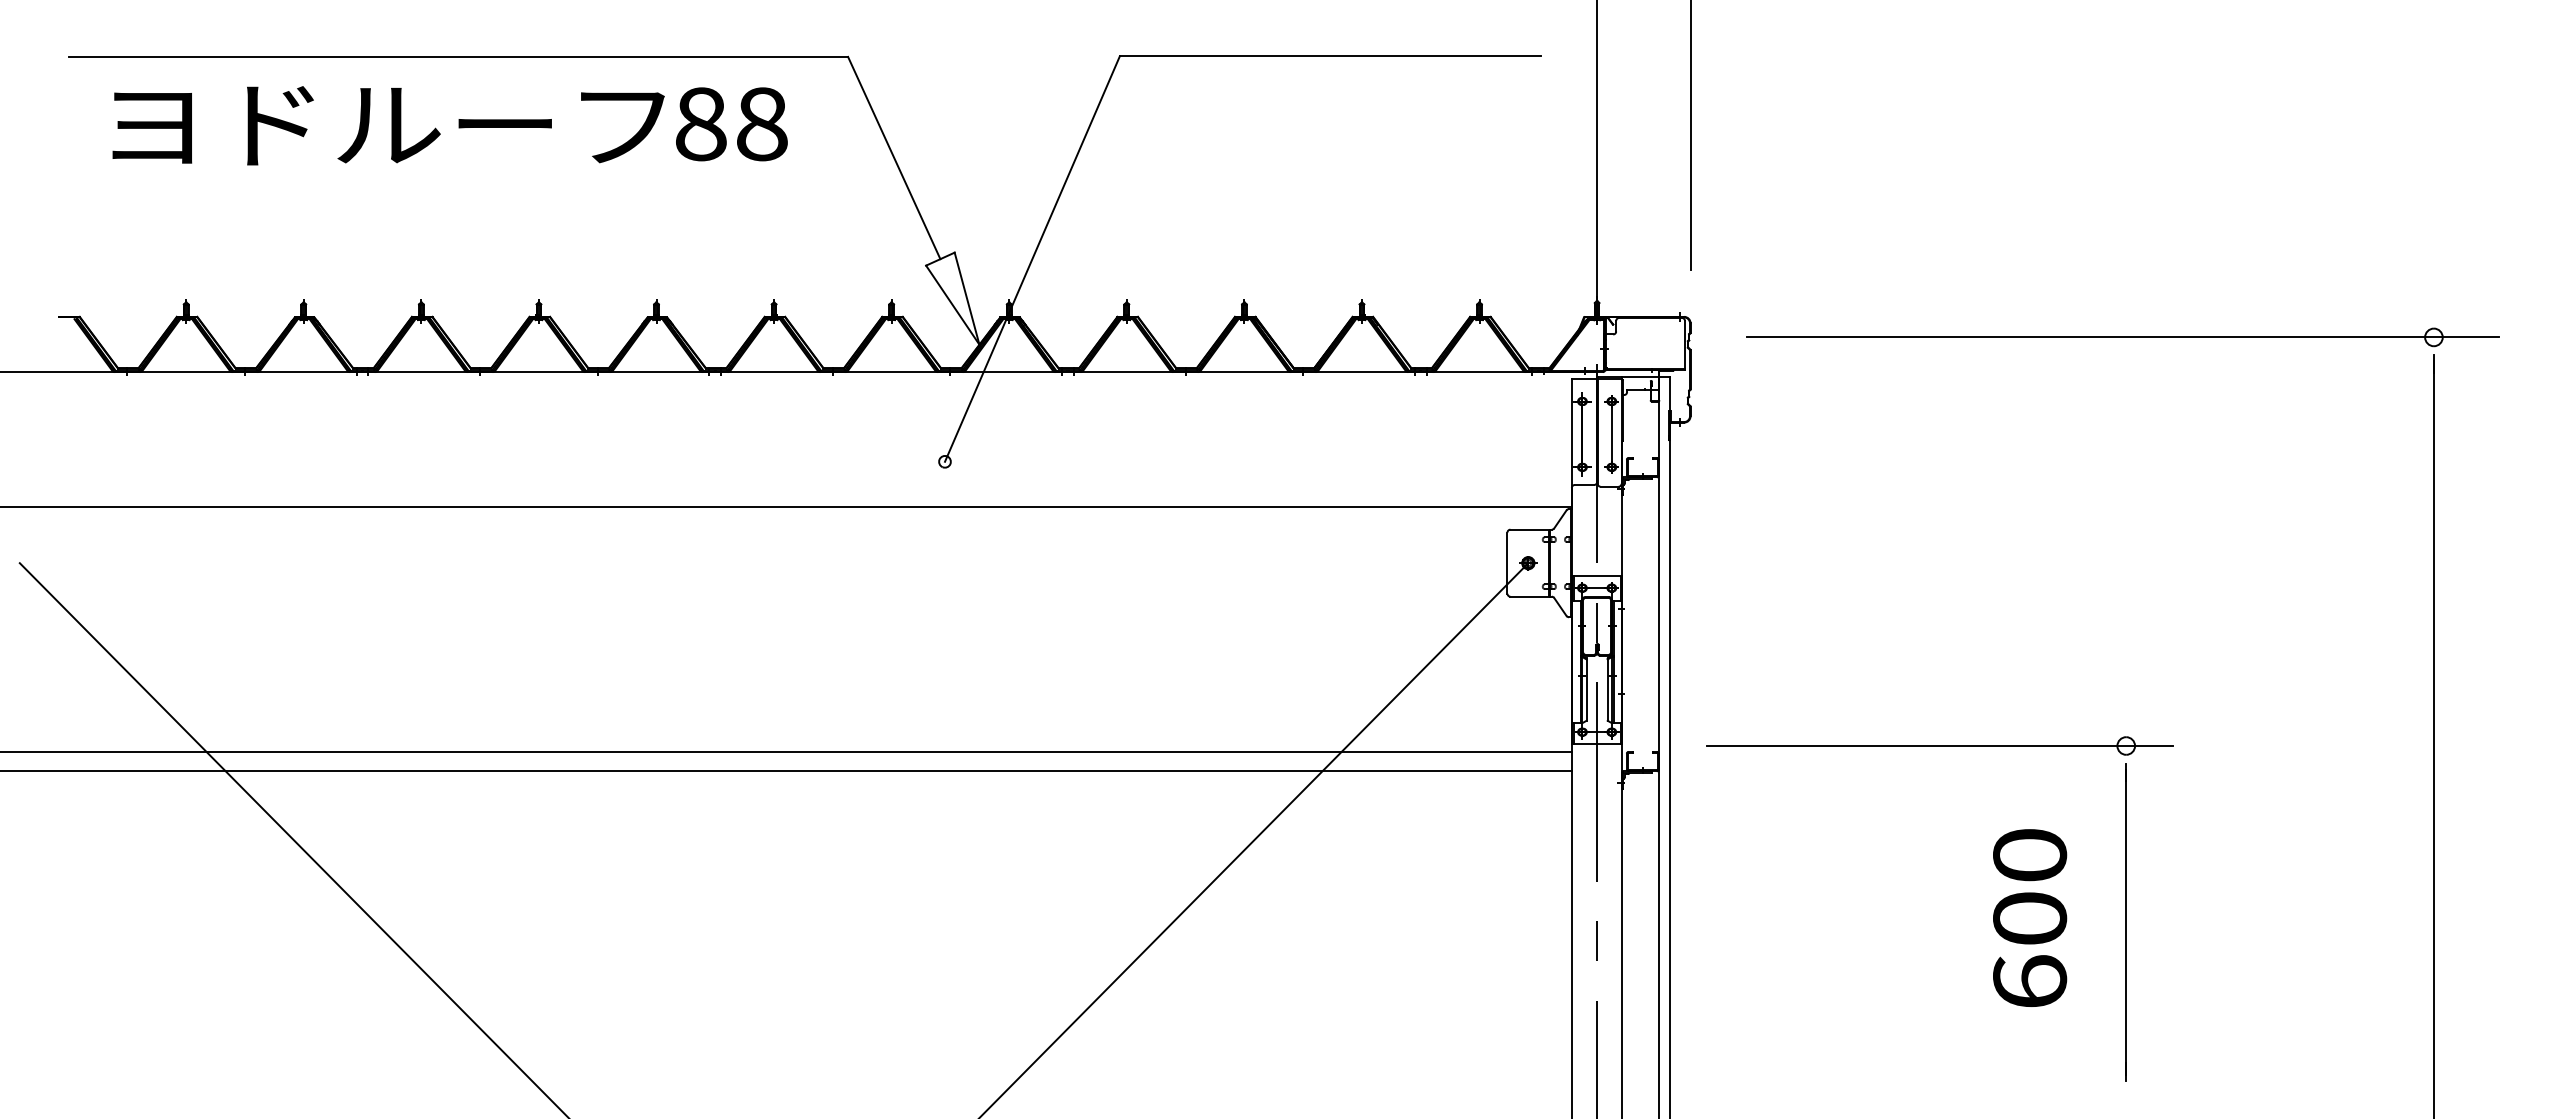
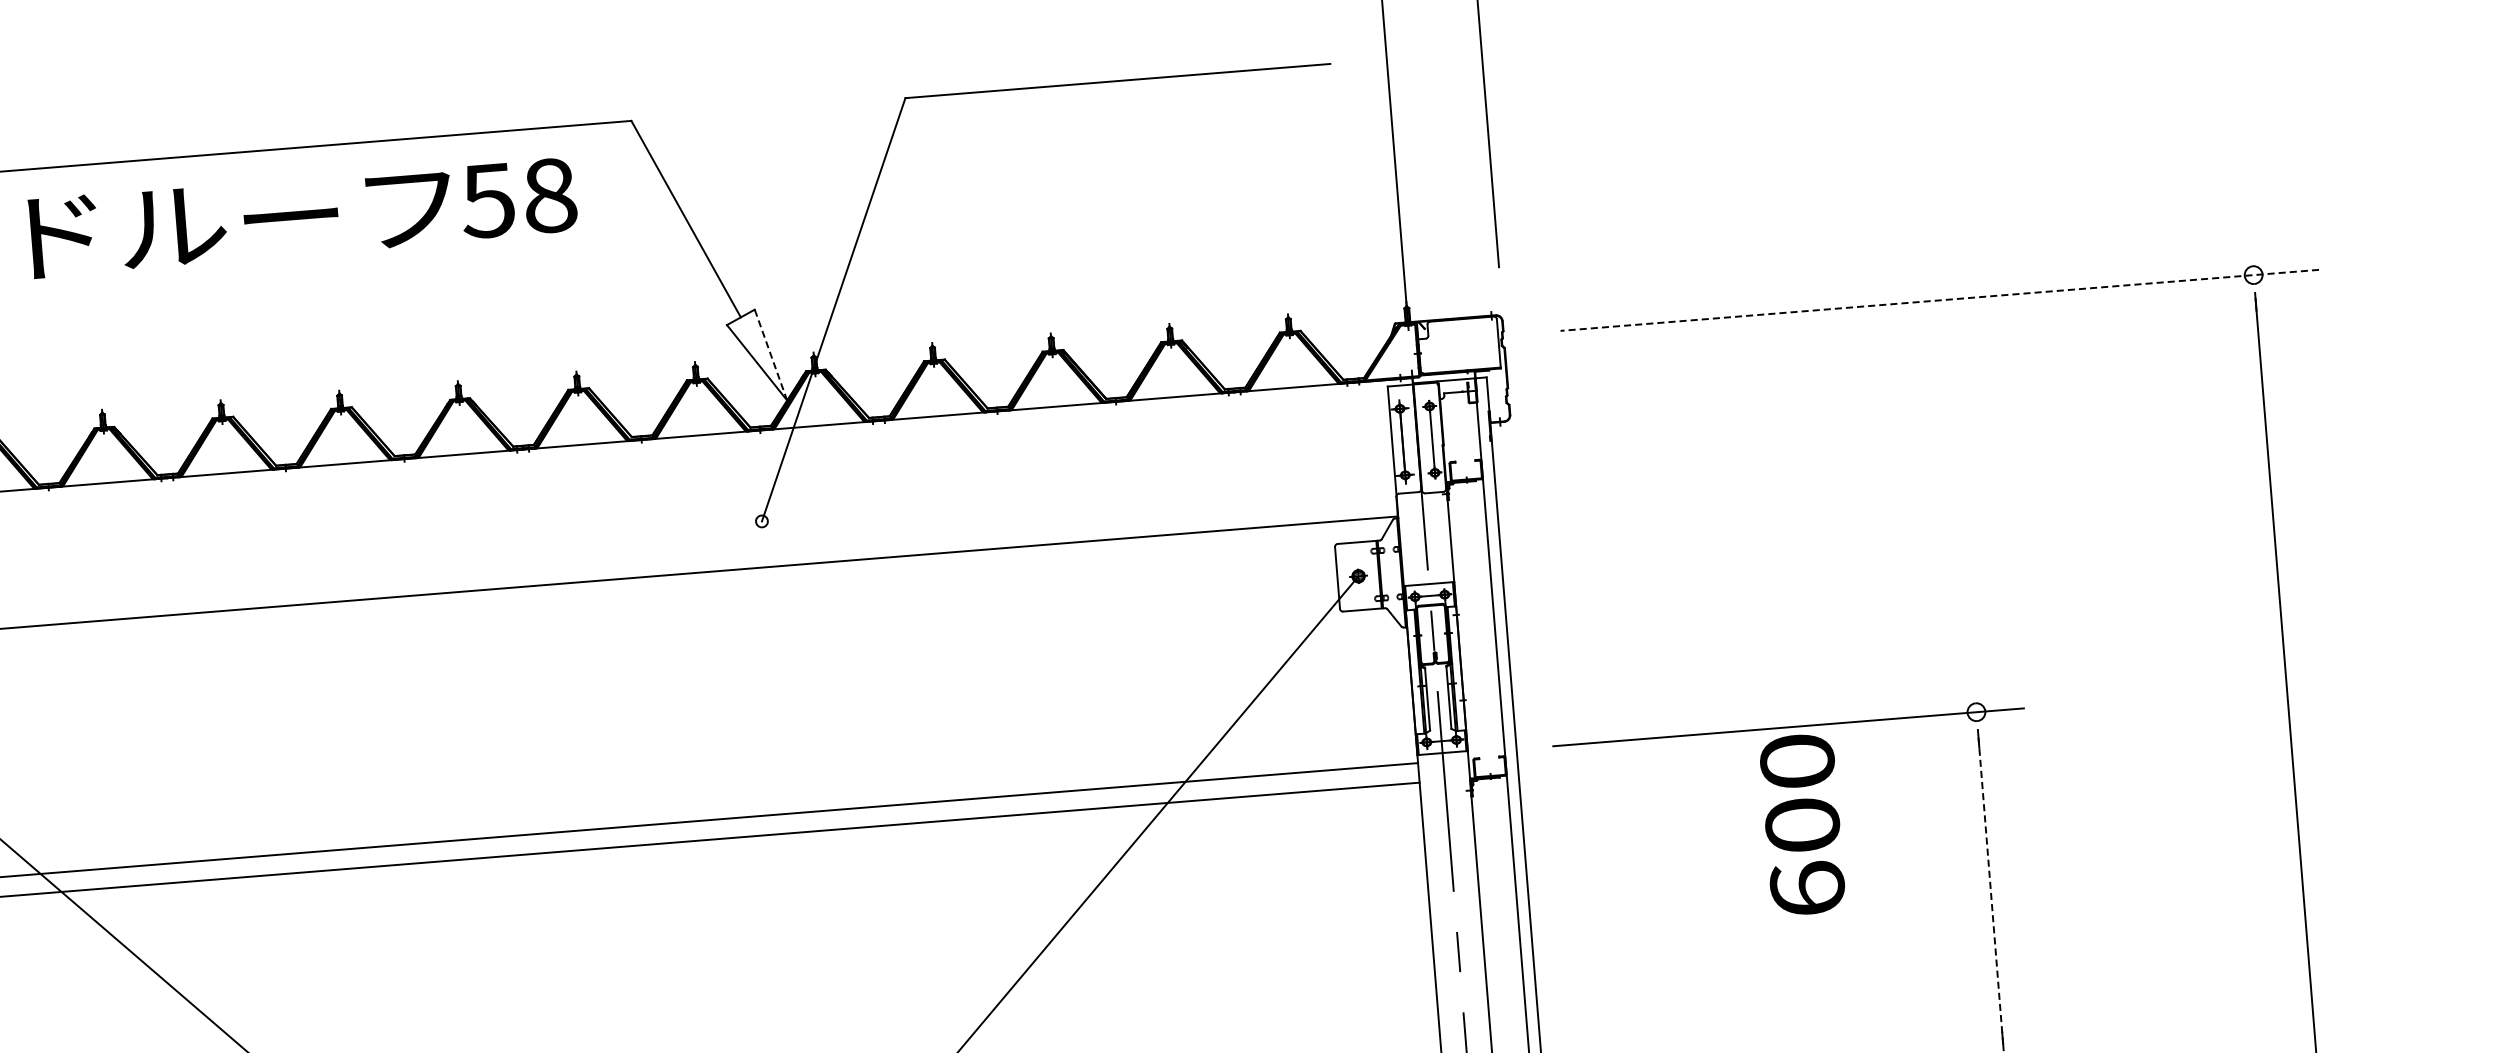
text: (700, 124) -> (487, 201), 88 -> 58
line: (967, 298) -> (771, 354), solid -> dashed
line: (2122, 337) -> (1939, 300), solid -> dashed
text: (2030, 917) -> (1803, 824), moved
line: (2126, 922) -> (1991, 890), solid -> dashed

